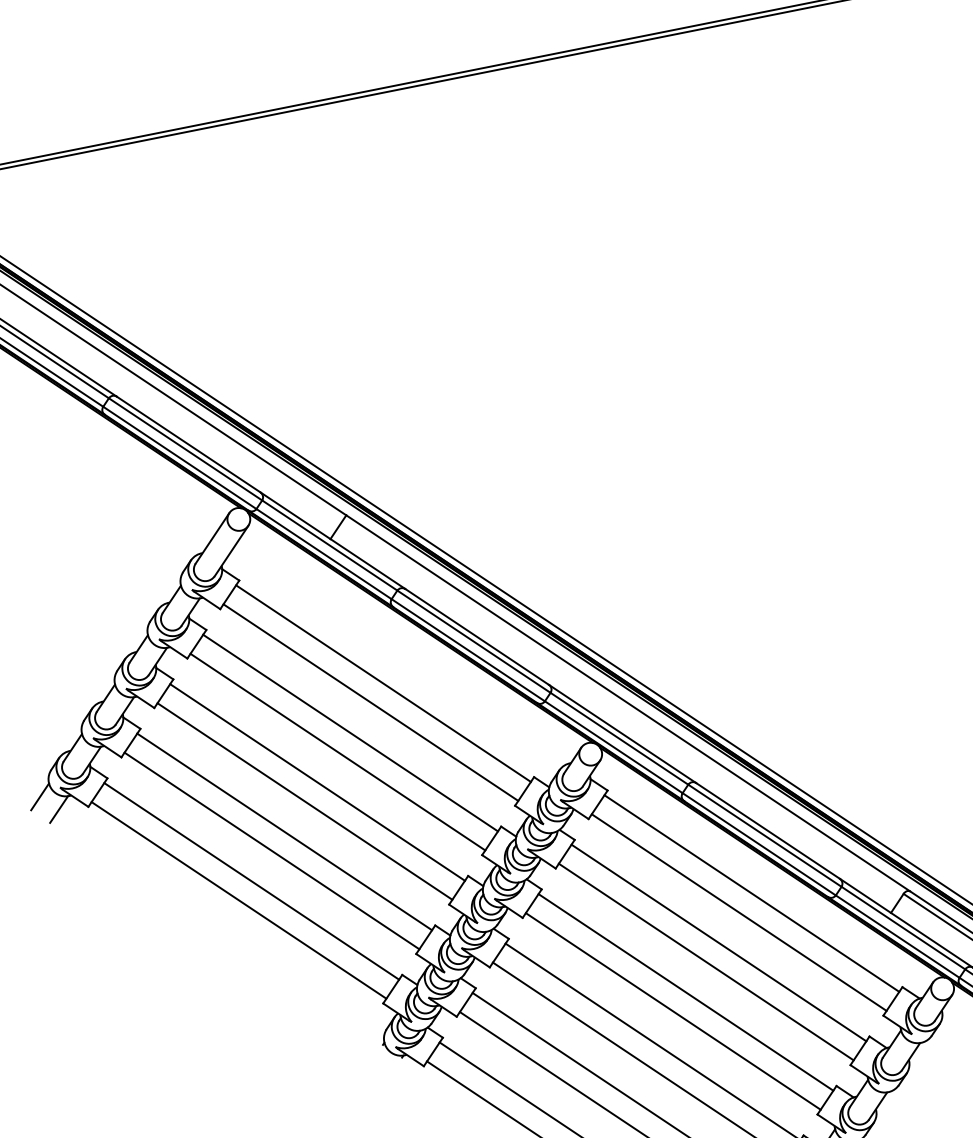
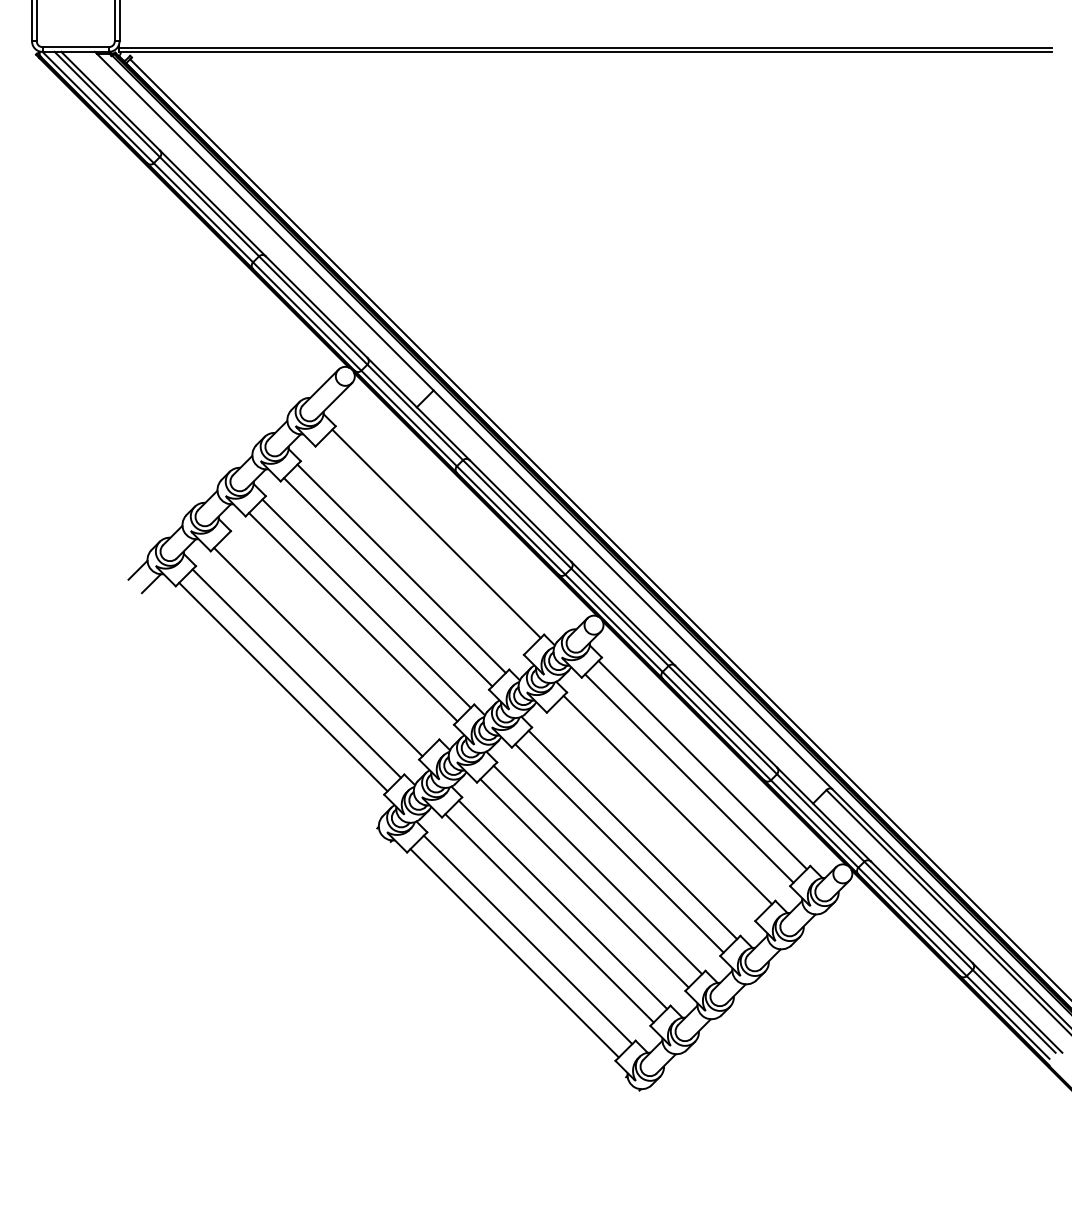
line: (370, 703) -> (422, 547), removed
line: (284, 831) -> (331, 638), removed
line: (706, 961) -> (654, 813), removed

